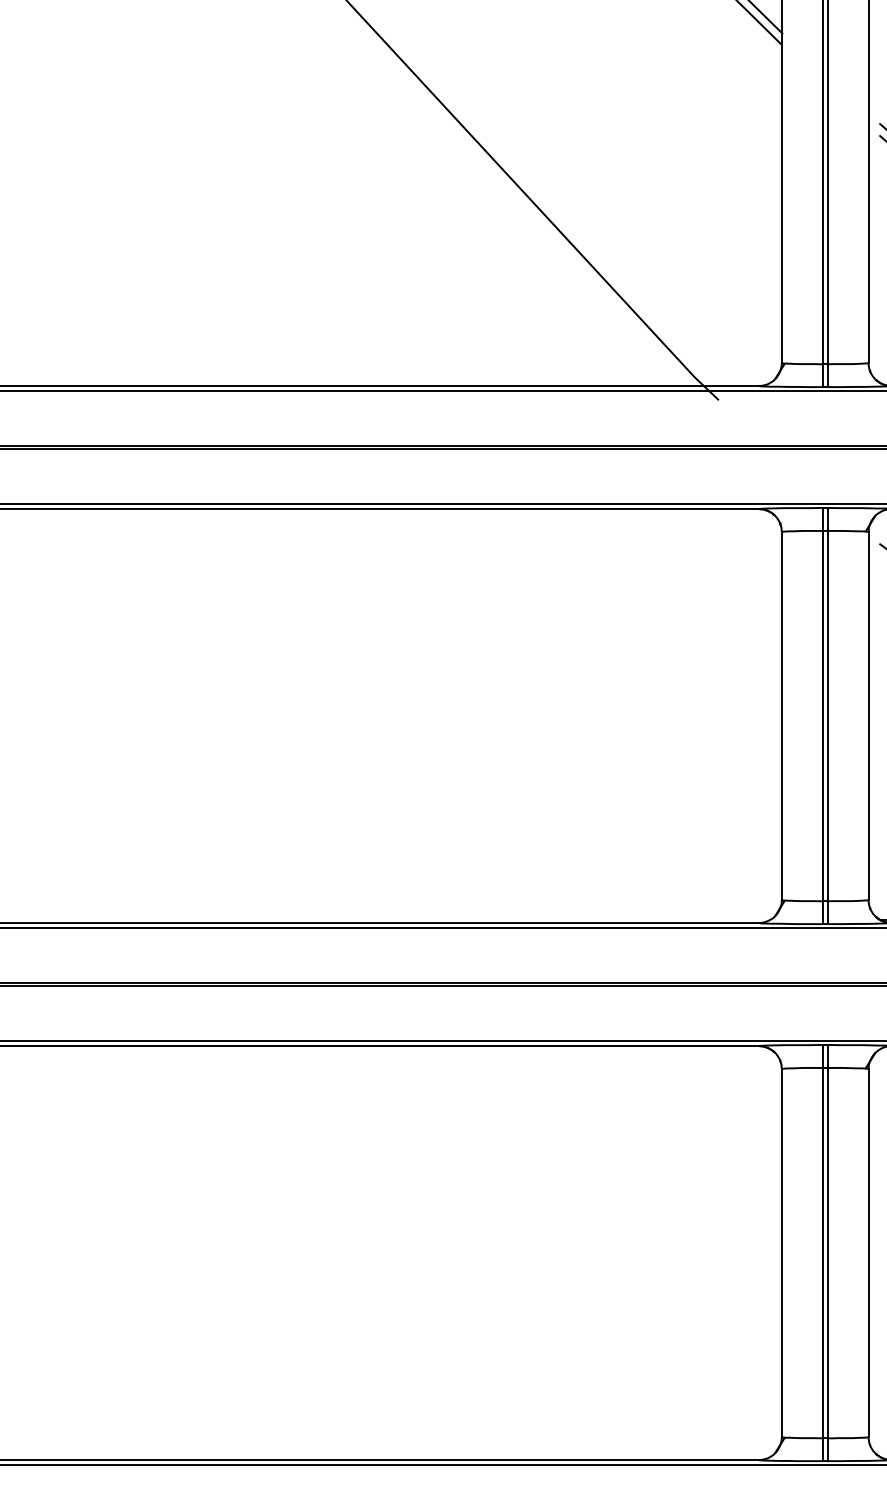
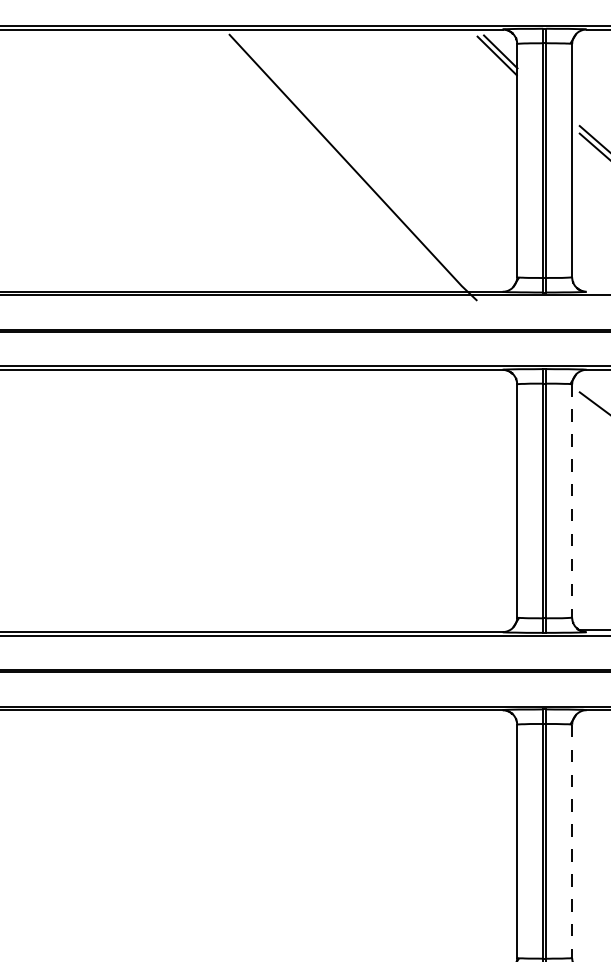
line: (869, 716) -> (572, 501), solid -> dashed
line: (869, 1253) -> (572, 841), solid -> dashed

